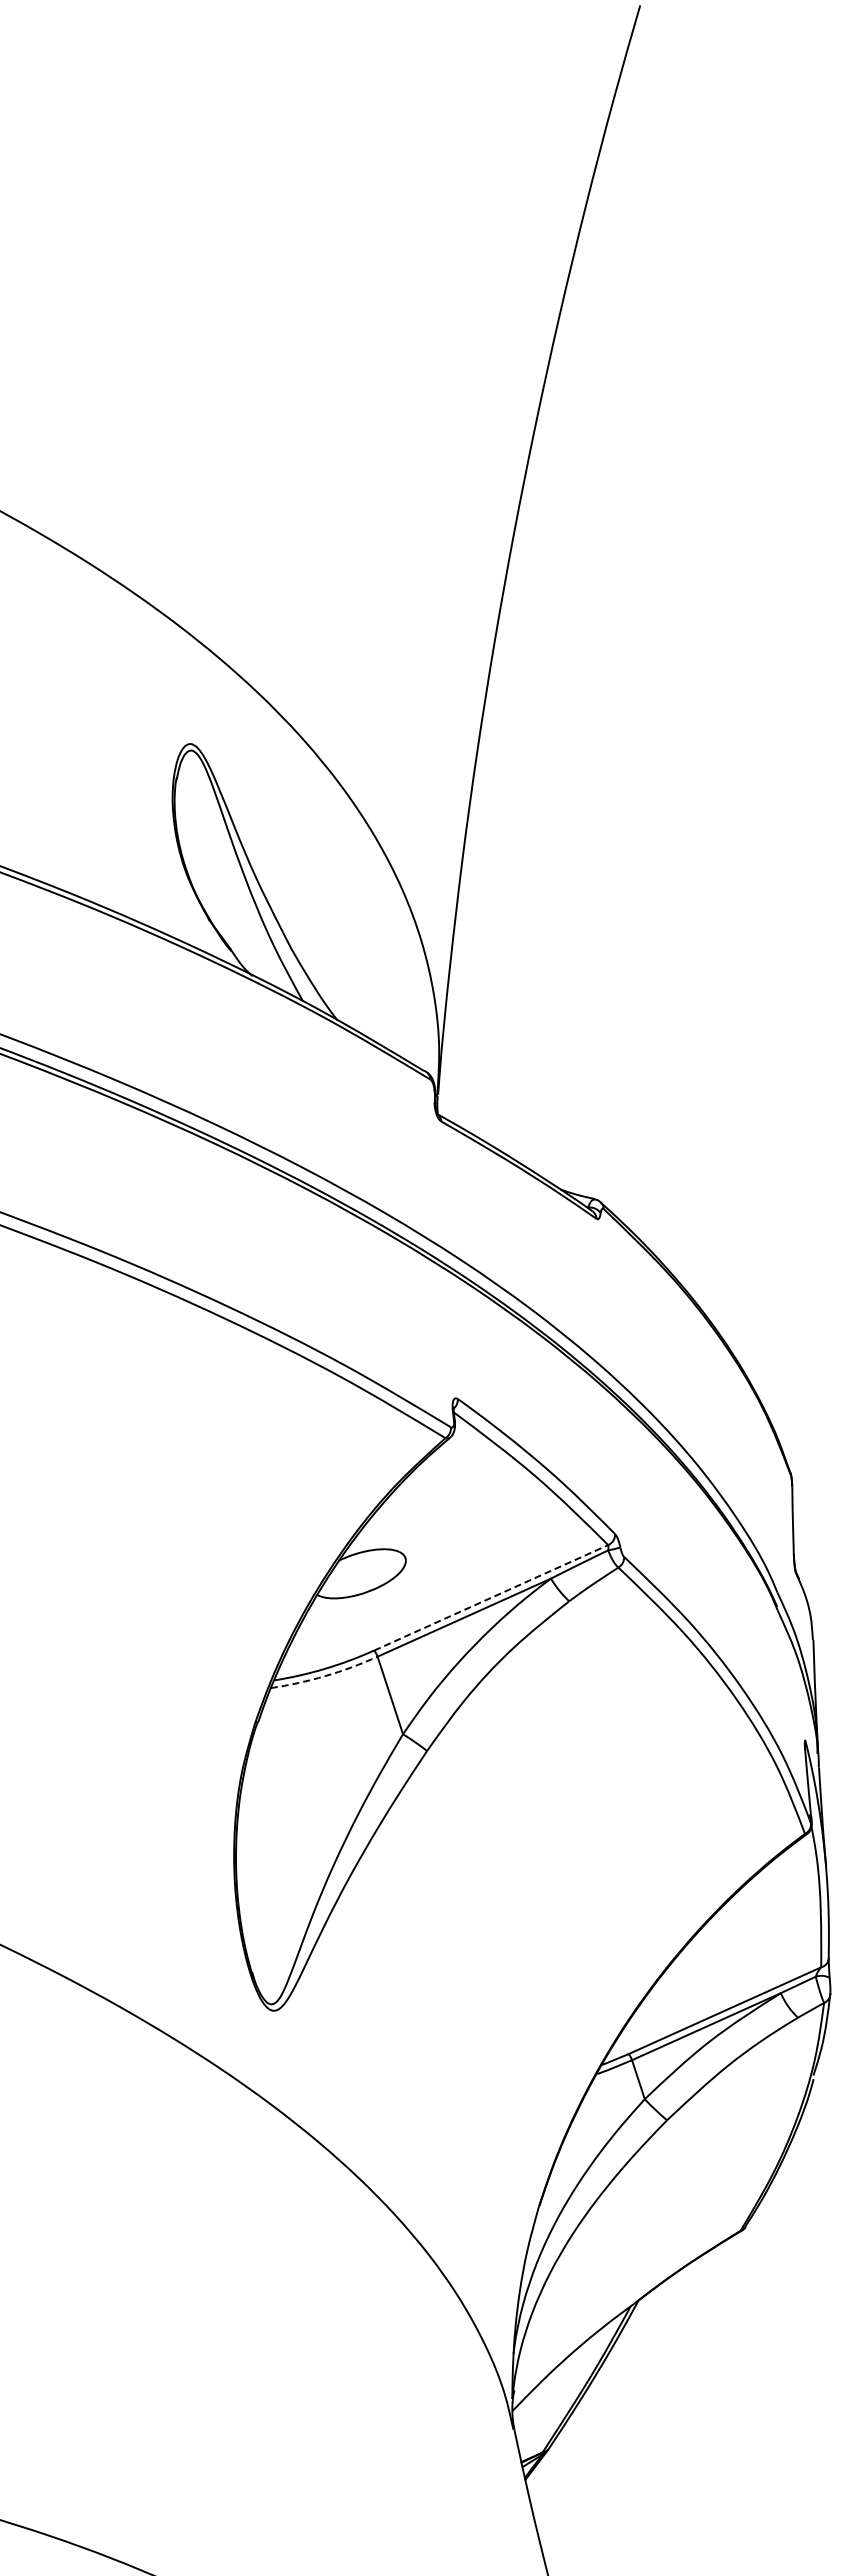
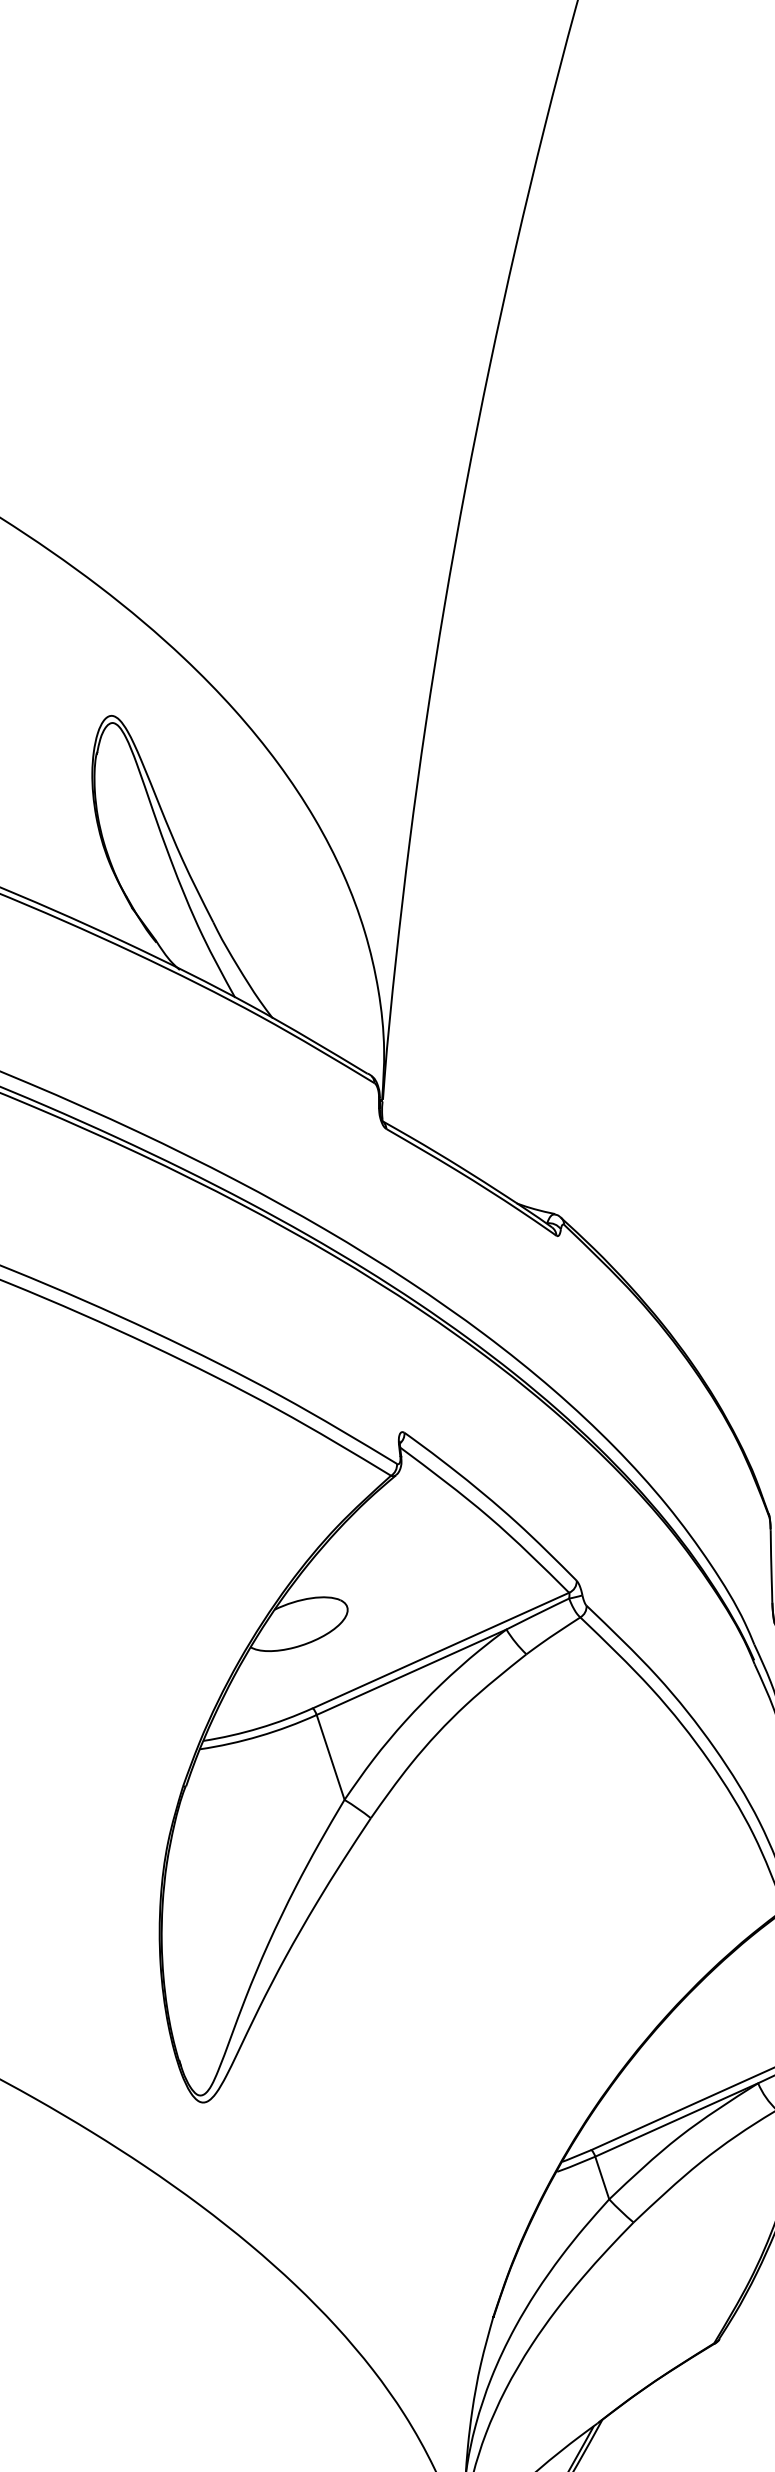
line: (491, 1597) -> (441, 1650), dashed -> solid
arc: (325, 1676) -> (259, 1736), dashed -> solid

